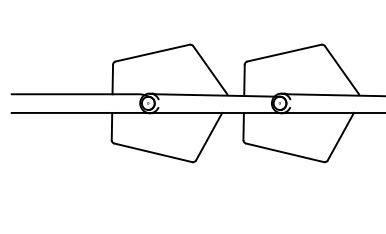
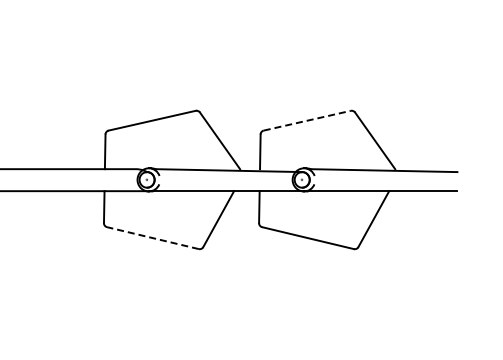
line: (284, 52) -> (307, 120), solid -> dashed
line: (152, 153) -> (152, 238), solid -> dashed

